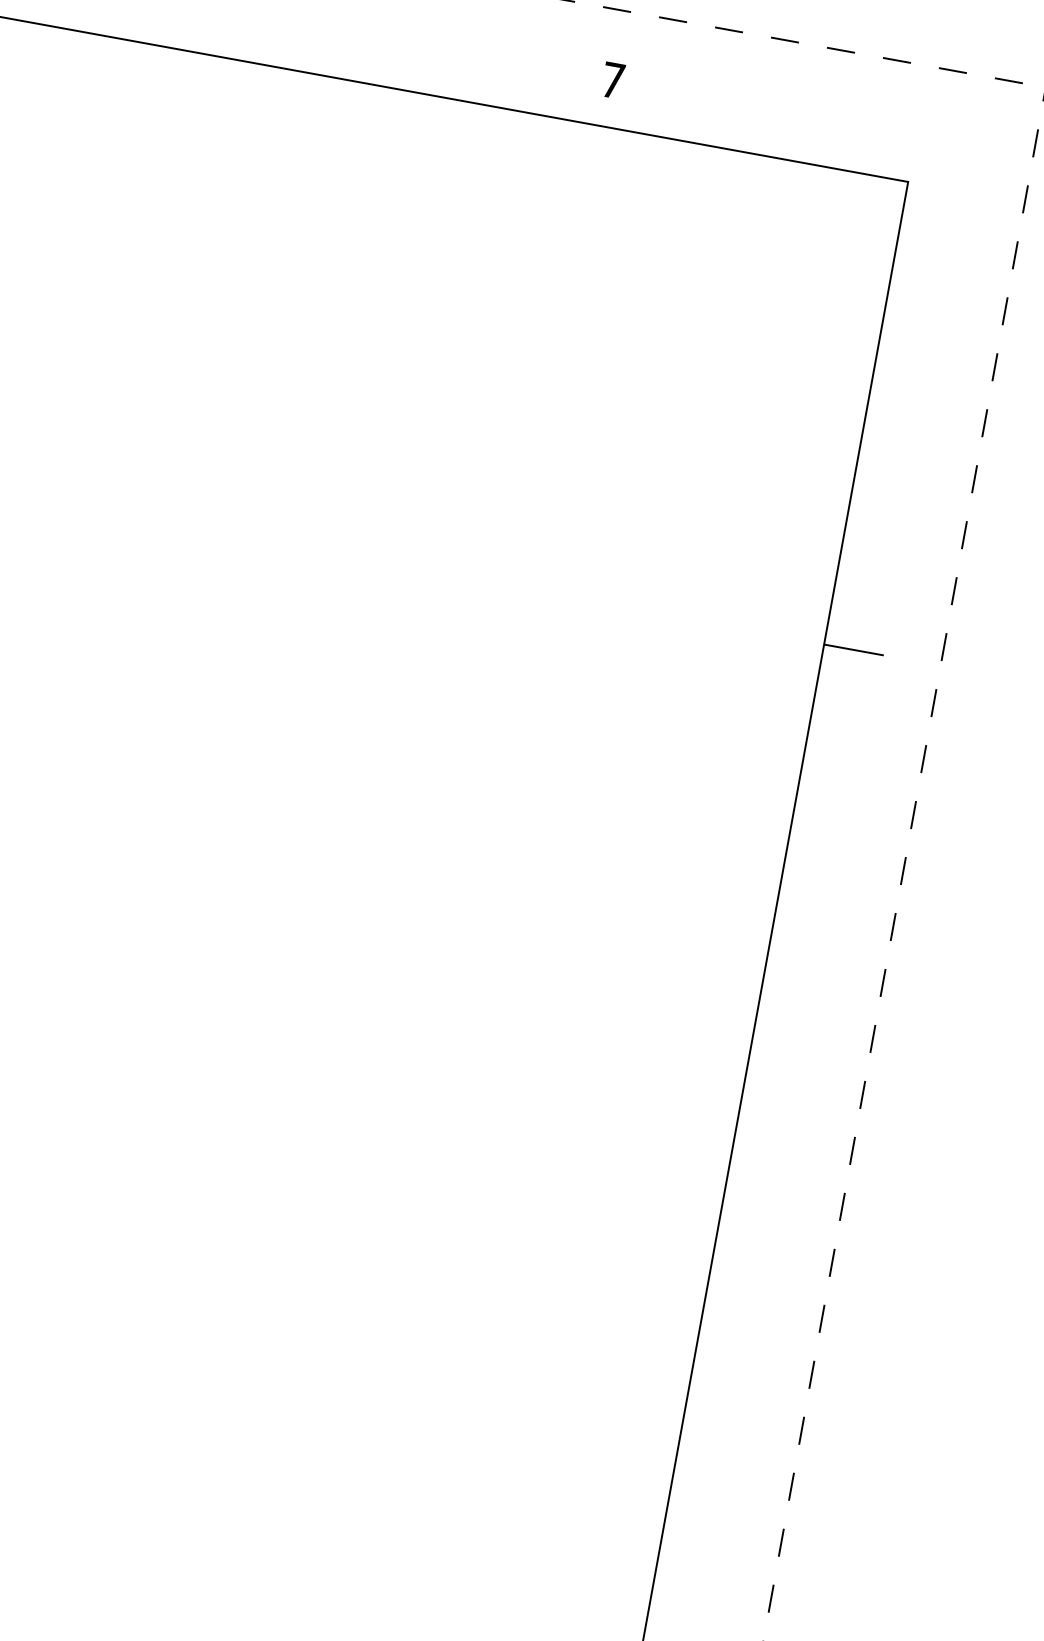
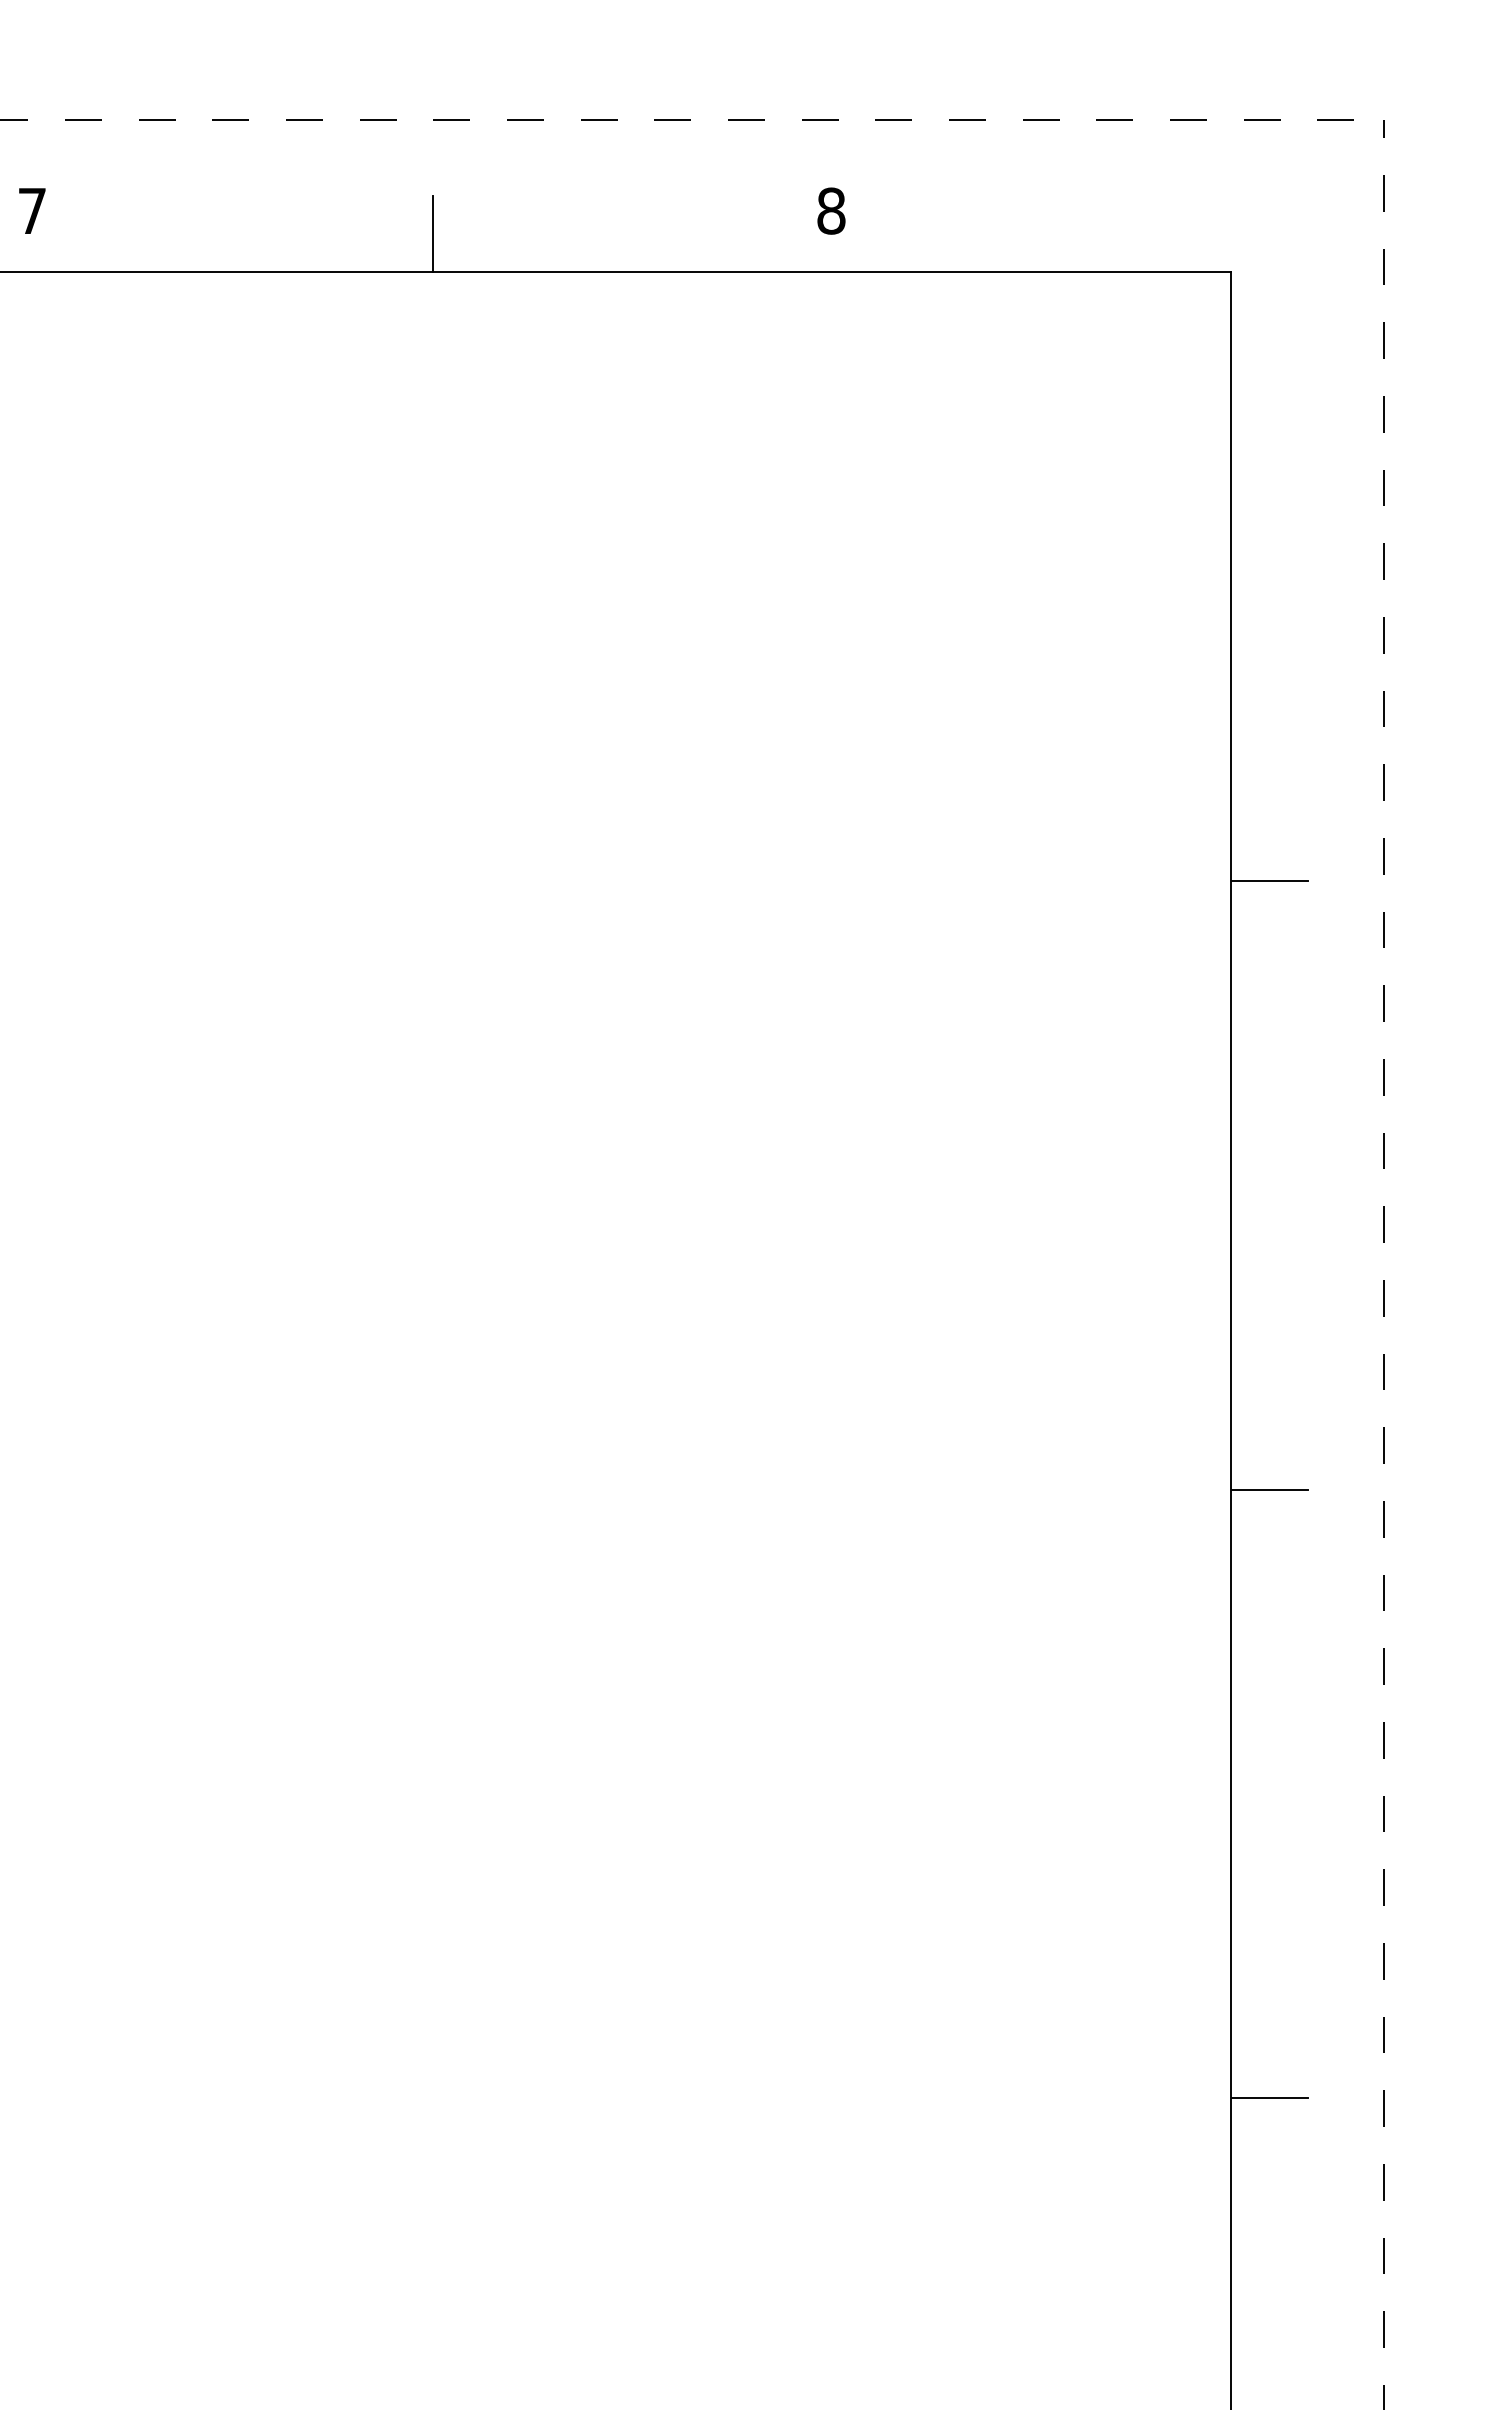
line: (307, 42) -> (433, 233), added
text: (613, 80) -> (831, 210), 7 -> 8
line: (770, 1112) -> (1270, 1489), added
line: (686, 1575) -> (1270, 2098), added

